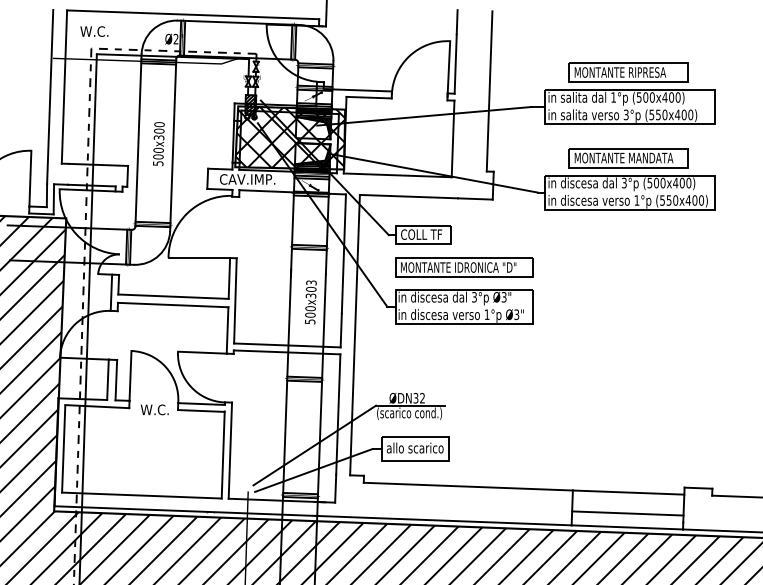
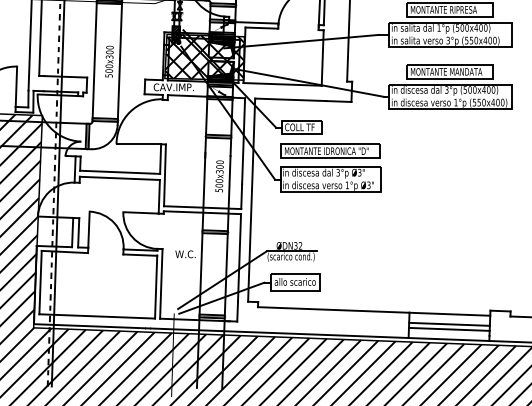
text: (311, 282) -> (220, 162), 500x303 -> 500x300
text: (154, 409) -> (185, 254), moved
line: (627, 506) -> (449, 324), added

